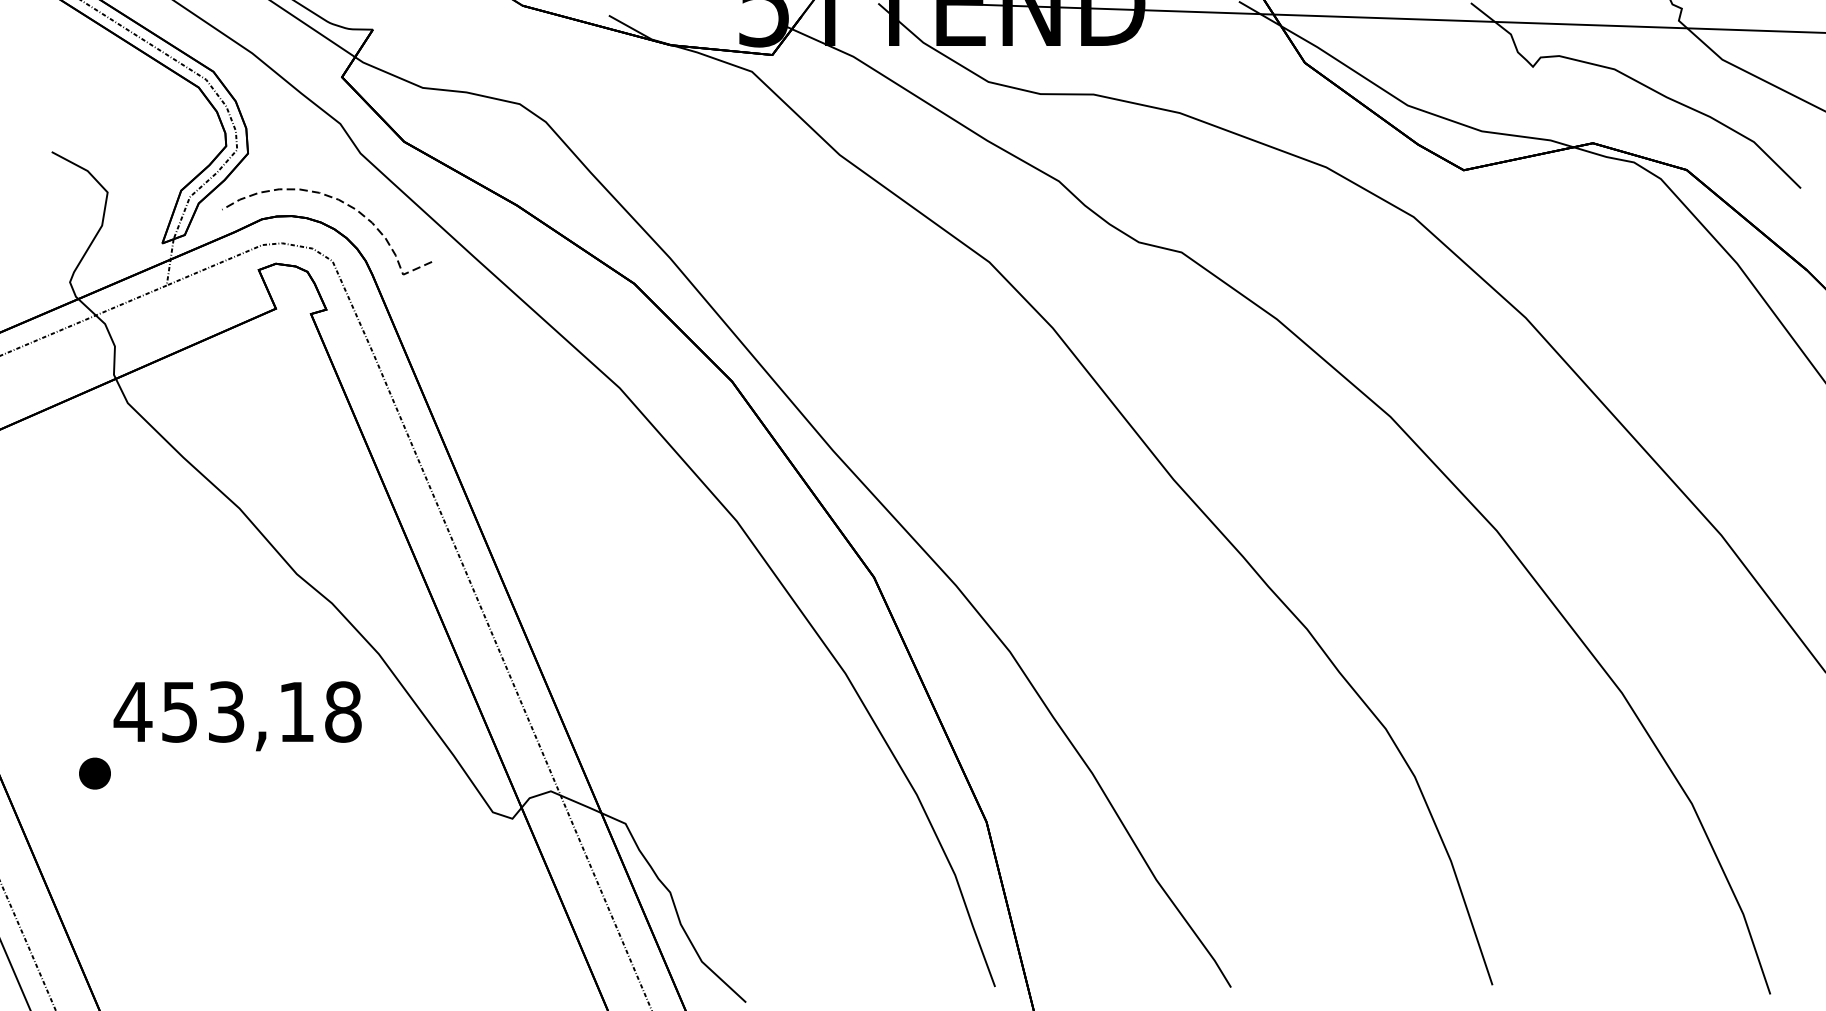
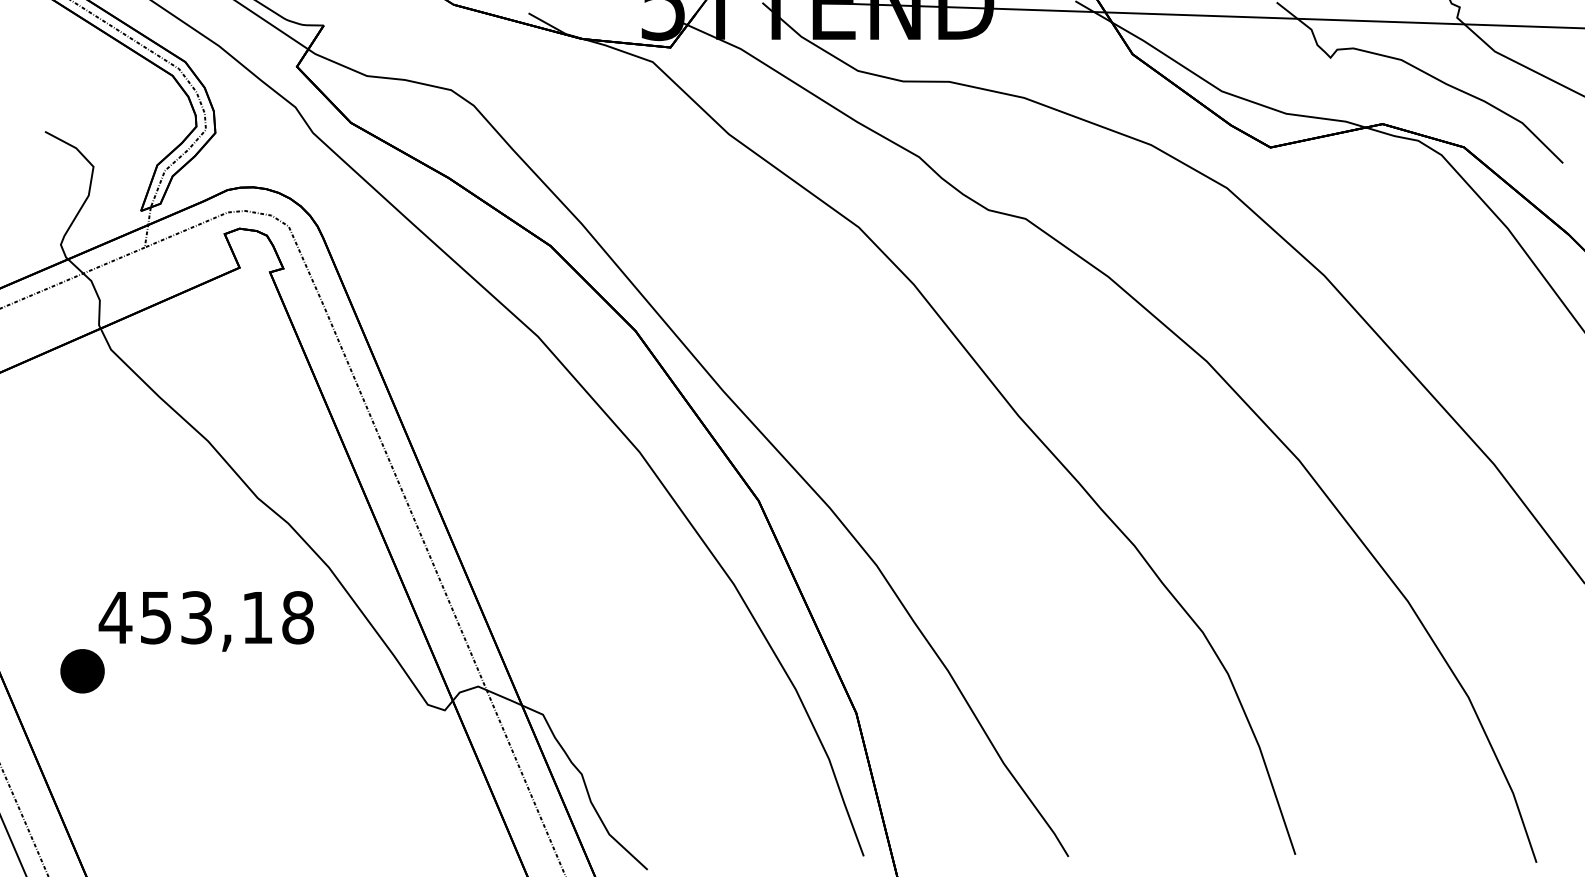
curve: (341, 202) -> (296, 175), removed
part: (94, 773) -> (82, 671), size x1.6

